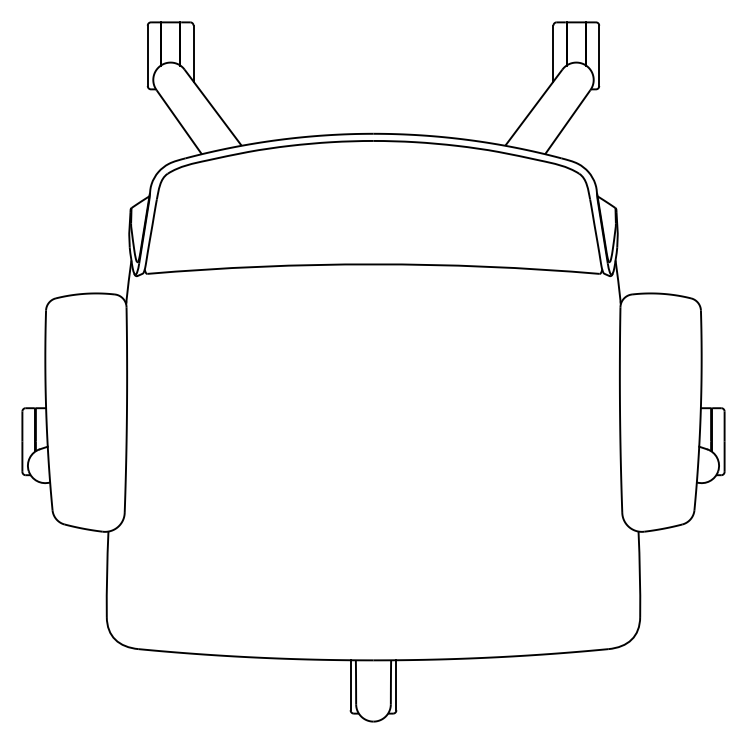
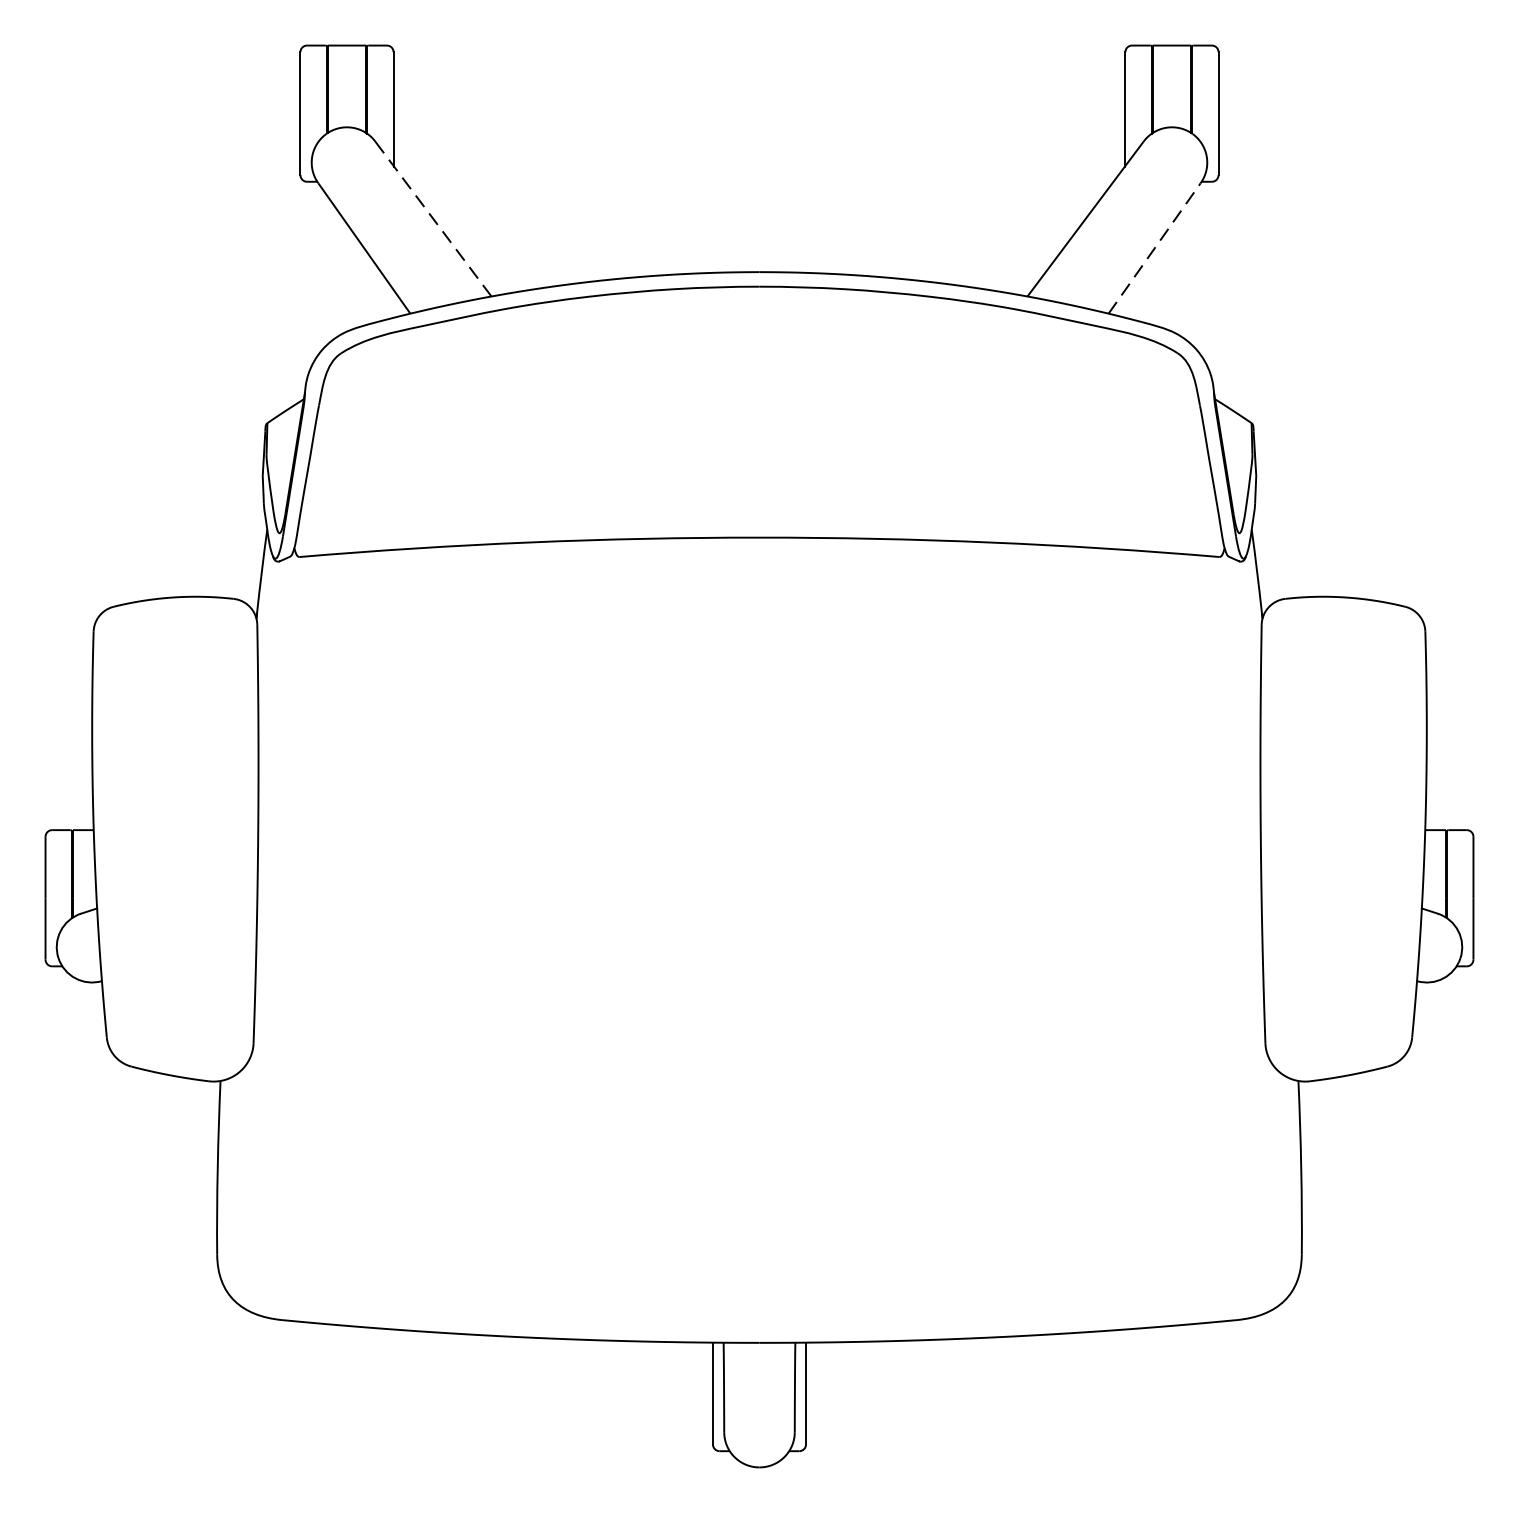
line: (213, 107) -> (434, 218), solid -> dashed
line: (568, 121) -> (1156, 247), solid -> dashed

